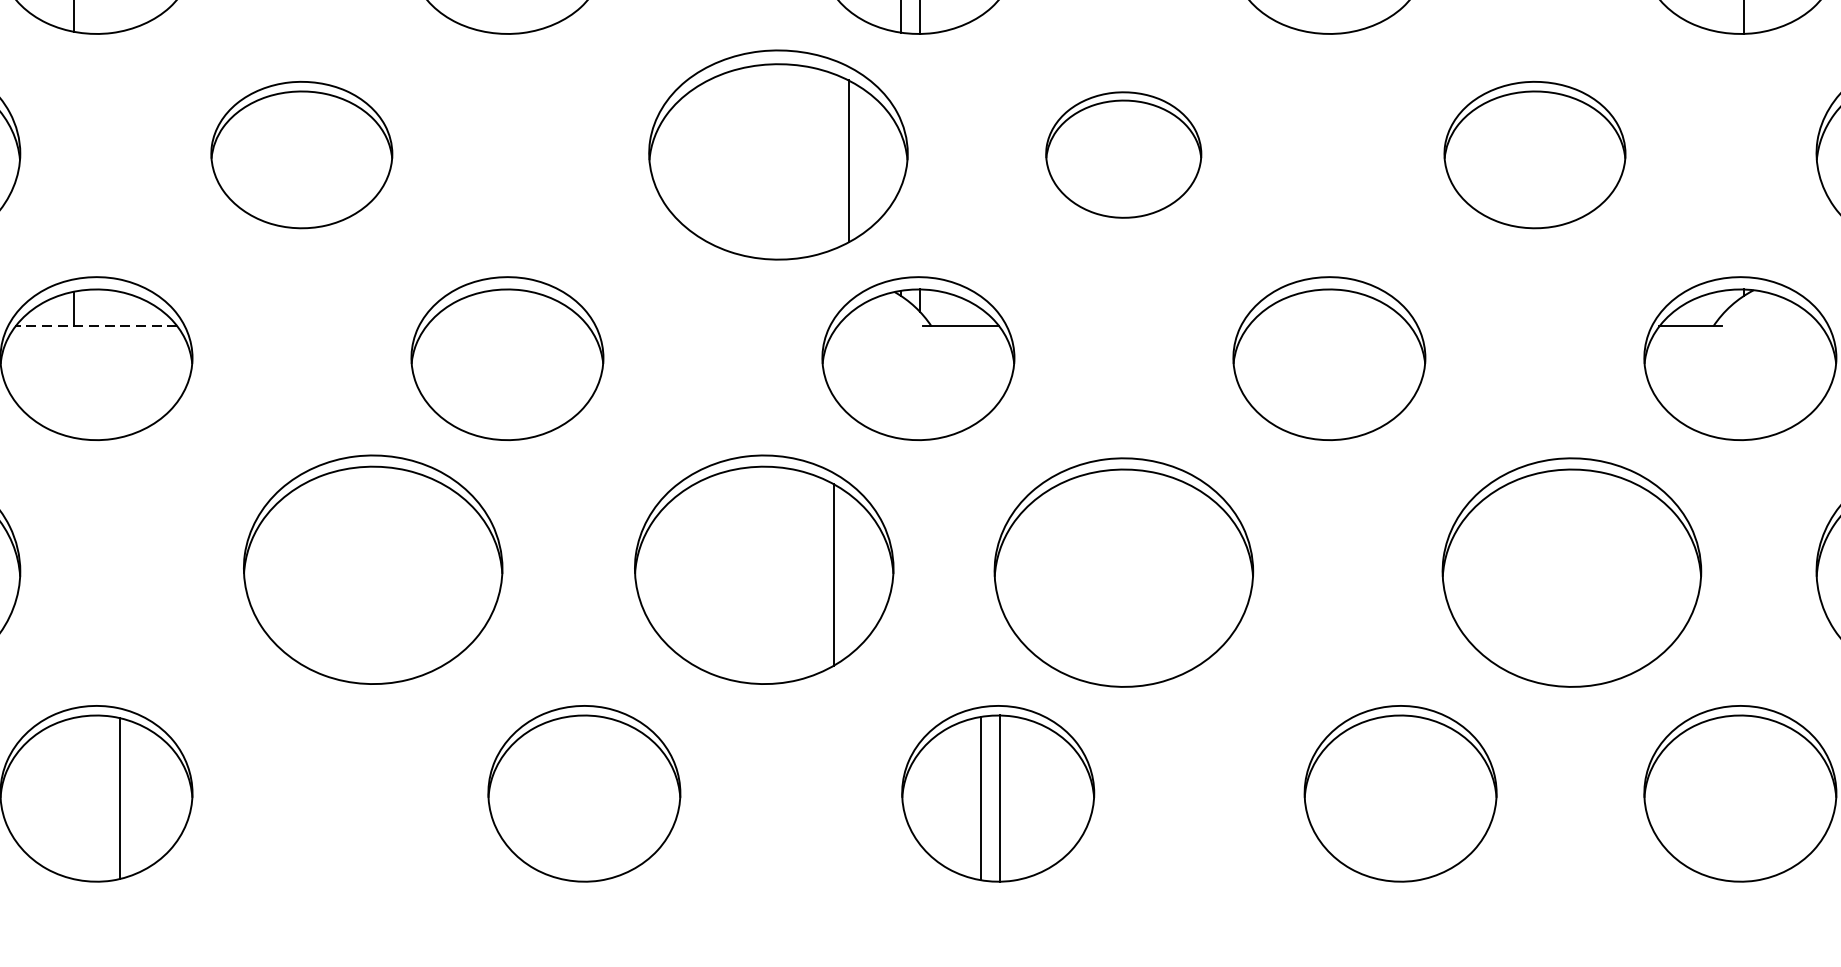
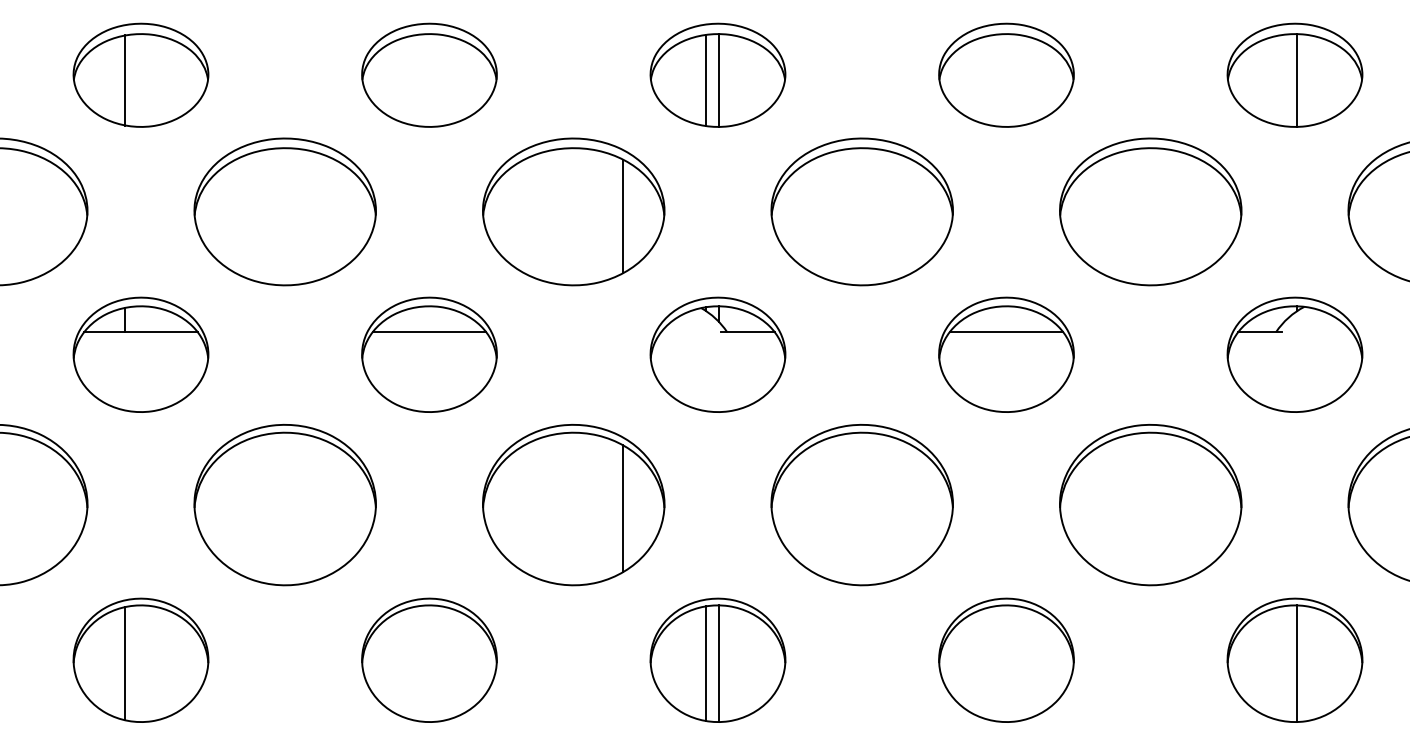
part: (300, 154) -> (284, 211), size x1.43
part: (778, 154) -> (573, 211), moved
part: (1122, 154) -> (861, 211), size x1.67
part: (1534, 154) -> (1150, 211), size x1.43
line: (95, 326) -> (140, 332), dashed -> solid
line: (507, 326) -> (429, 332), added
line: (1329, 326) -> (1006, 332), added
part: (372, 570) -> (284, 505), moved
part: (763, 570) -> (573, 505), moved
part: (1571, 573) -> (1150, 505), moved
part: (584, 792) -> (429, 659), moved
part: (997, 792) -> (717, 659), moved
part: (1400, 792) -> (1006, 659), moved
line: (120, 798) -> (125, 663), moved
line: (1743, 798) -> (1297, 663), added

